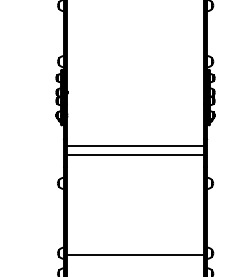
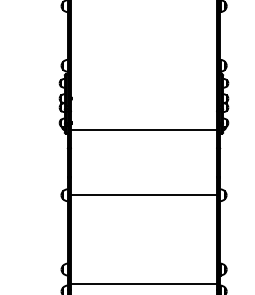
line: (135, 146) -> (143, 194), moved
line: (135, 155) -> (143, 130), moved
line: (135, 255) -> (143, 283), moved

